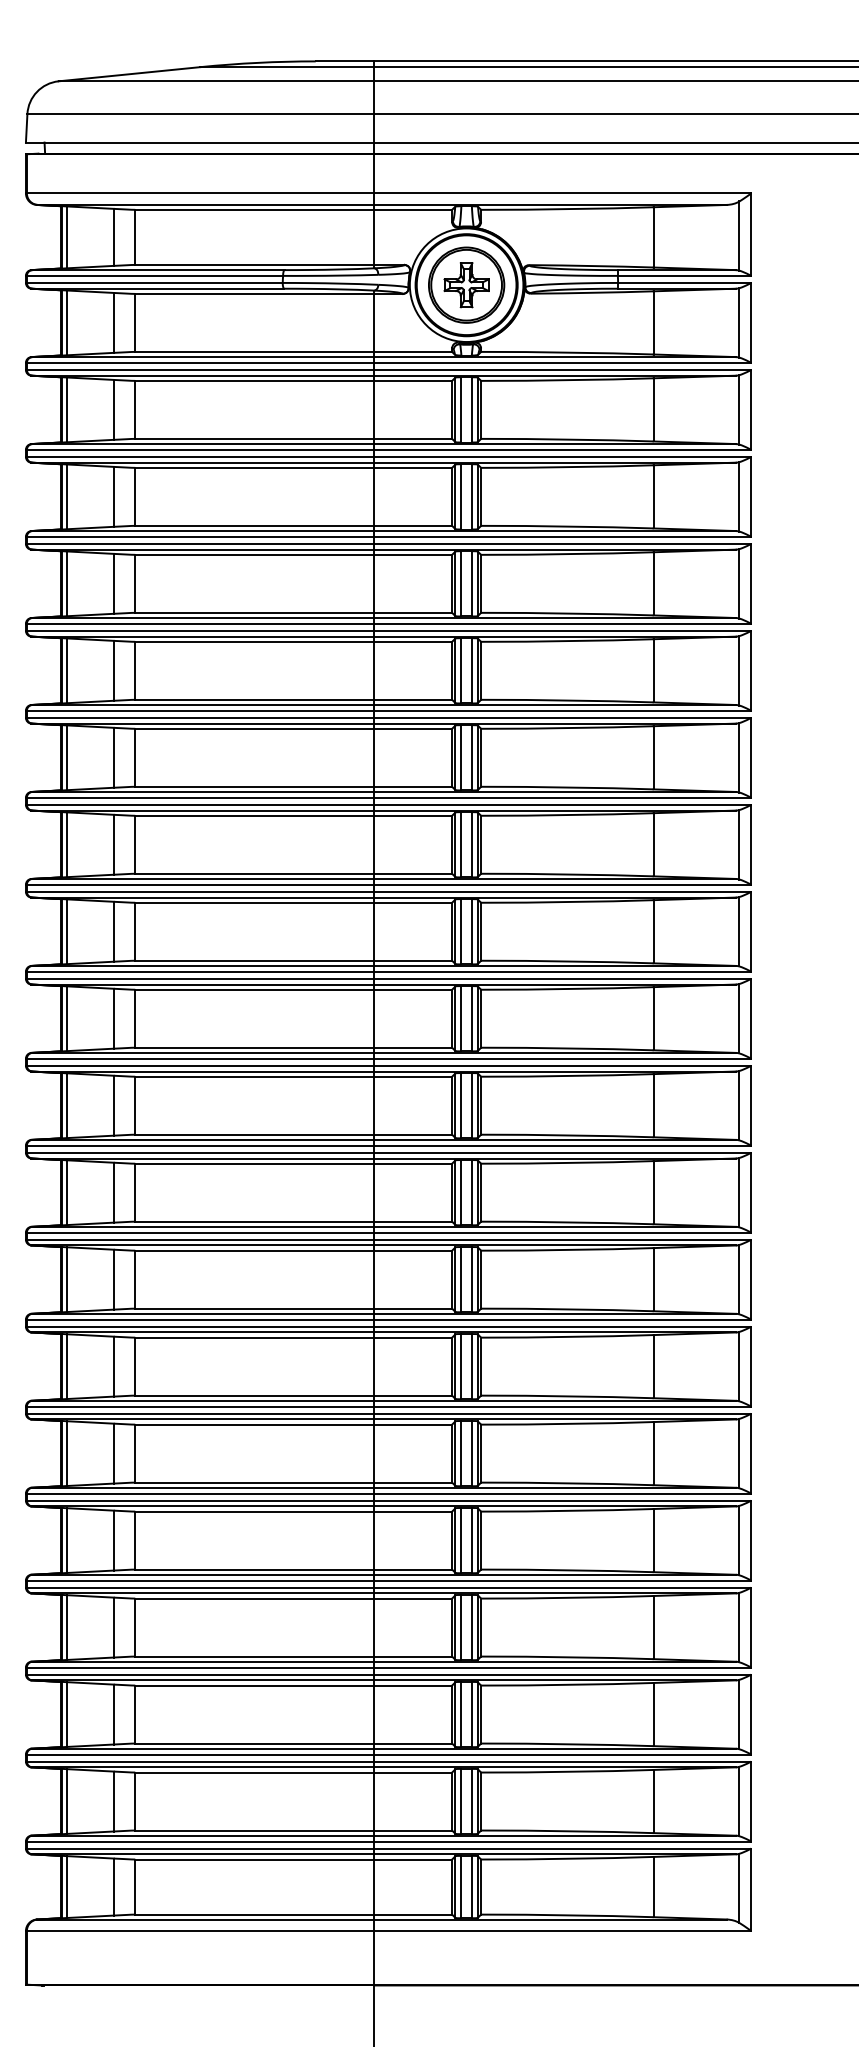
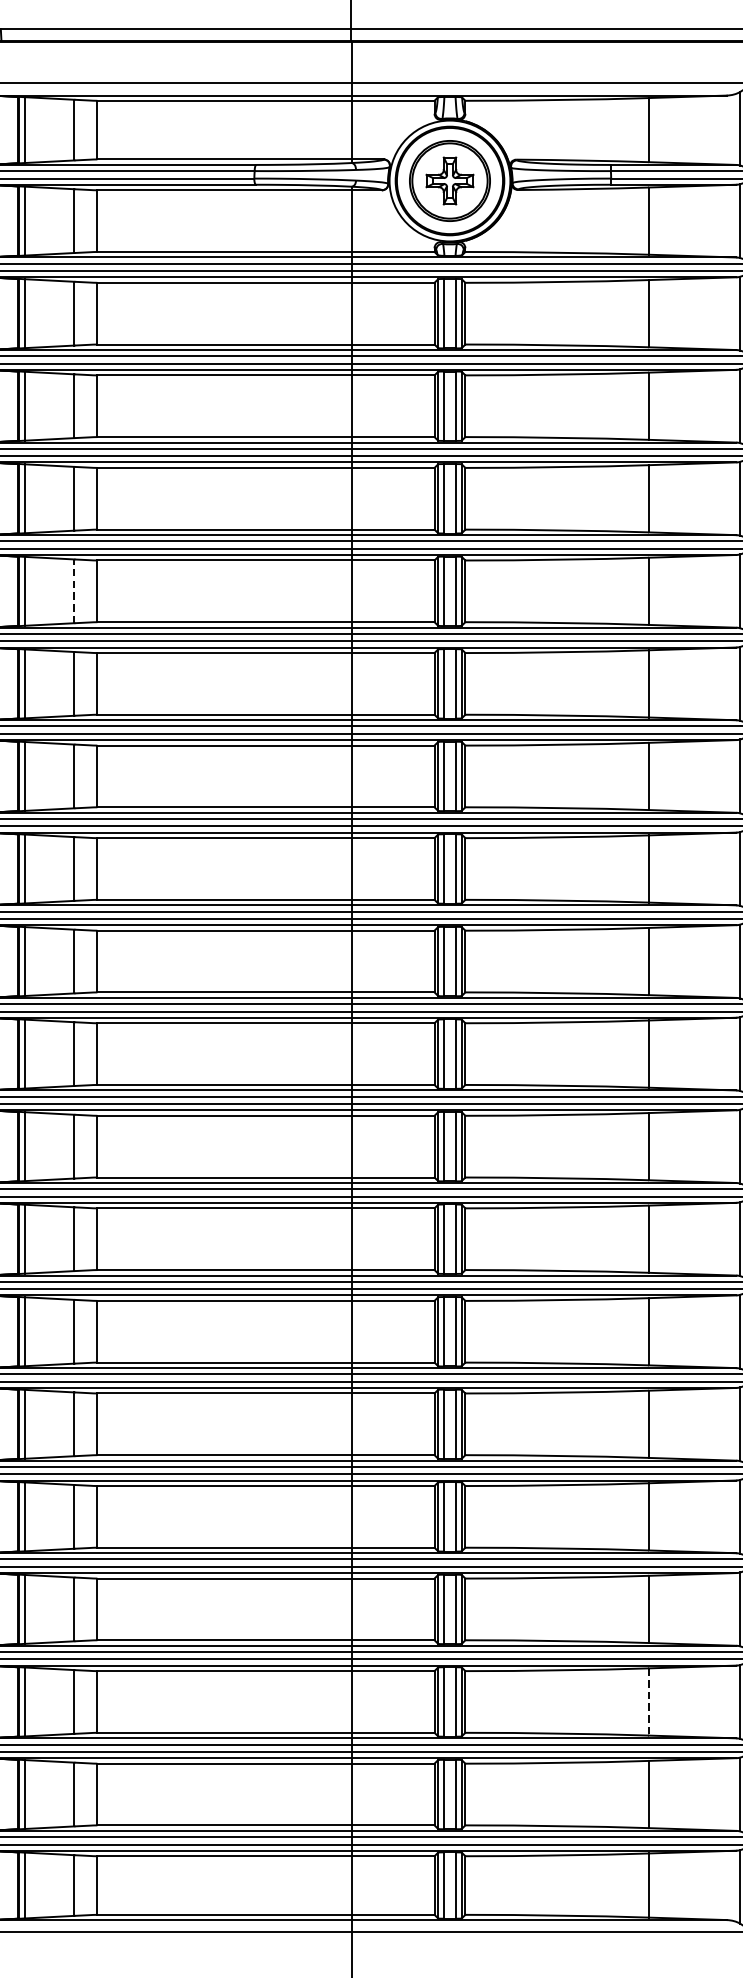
line: (113, 670) -> (74, 590), solid -> dashed
line: (653, 1714) -> (648, 1701), solid -> dashed

